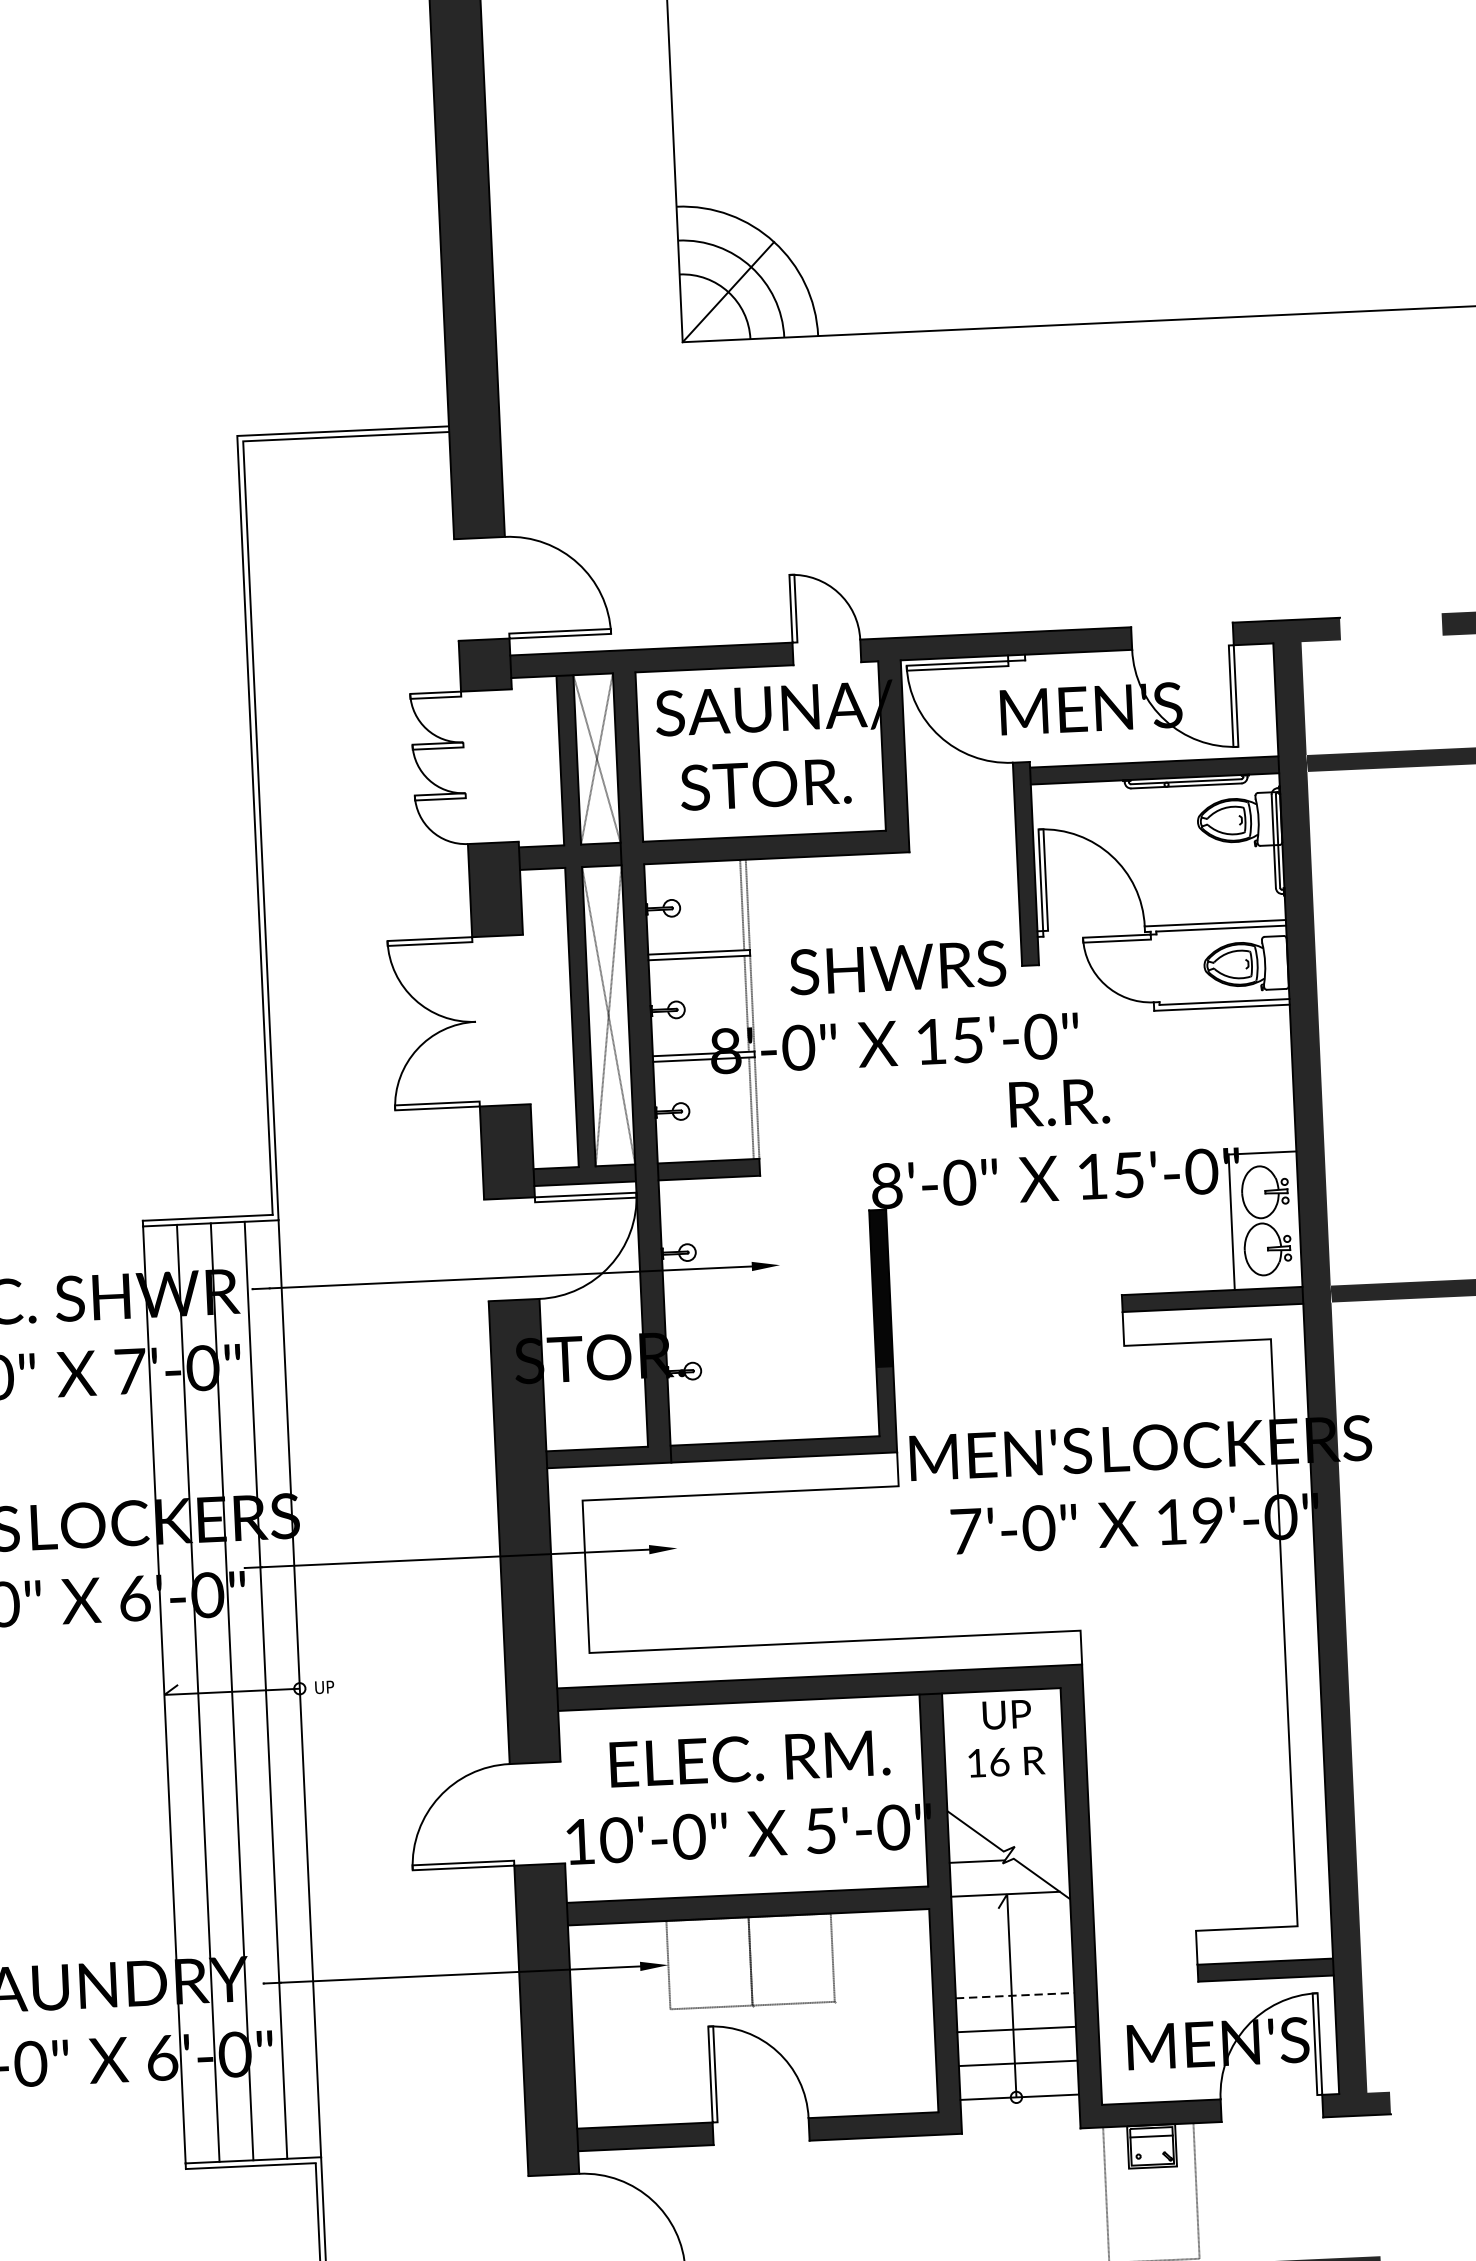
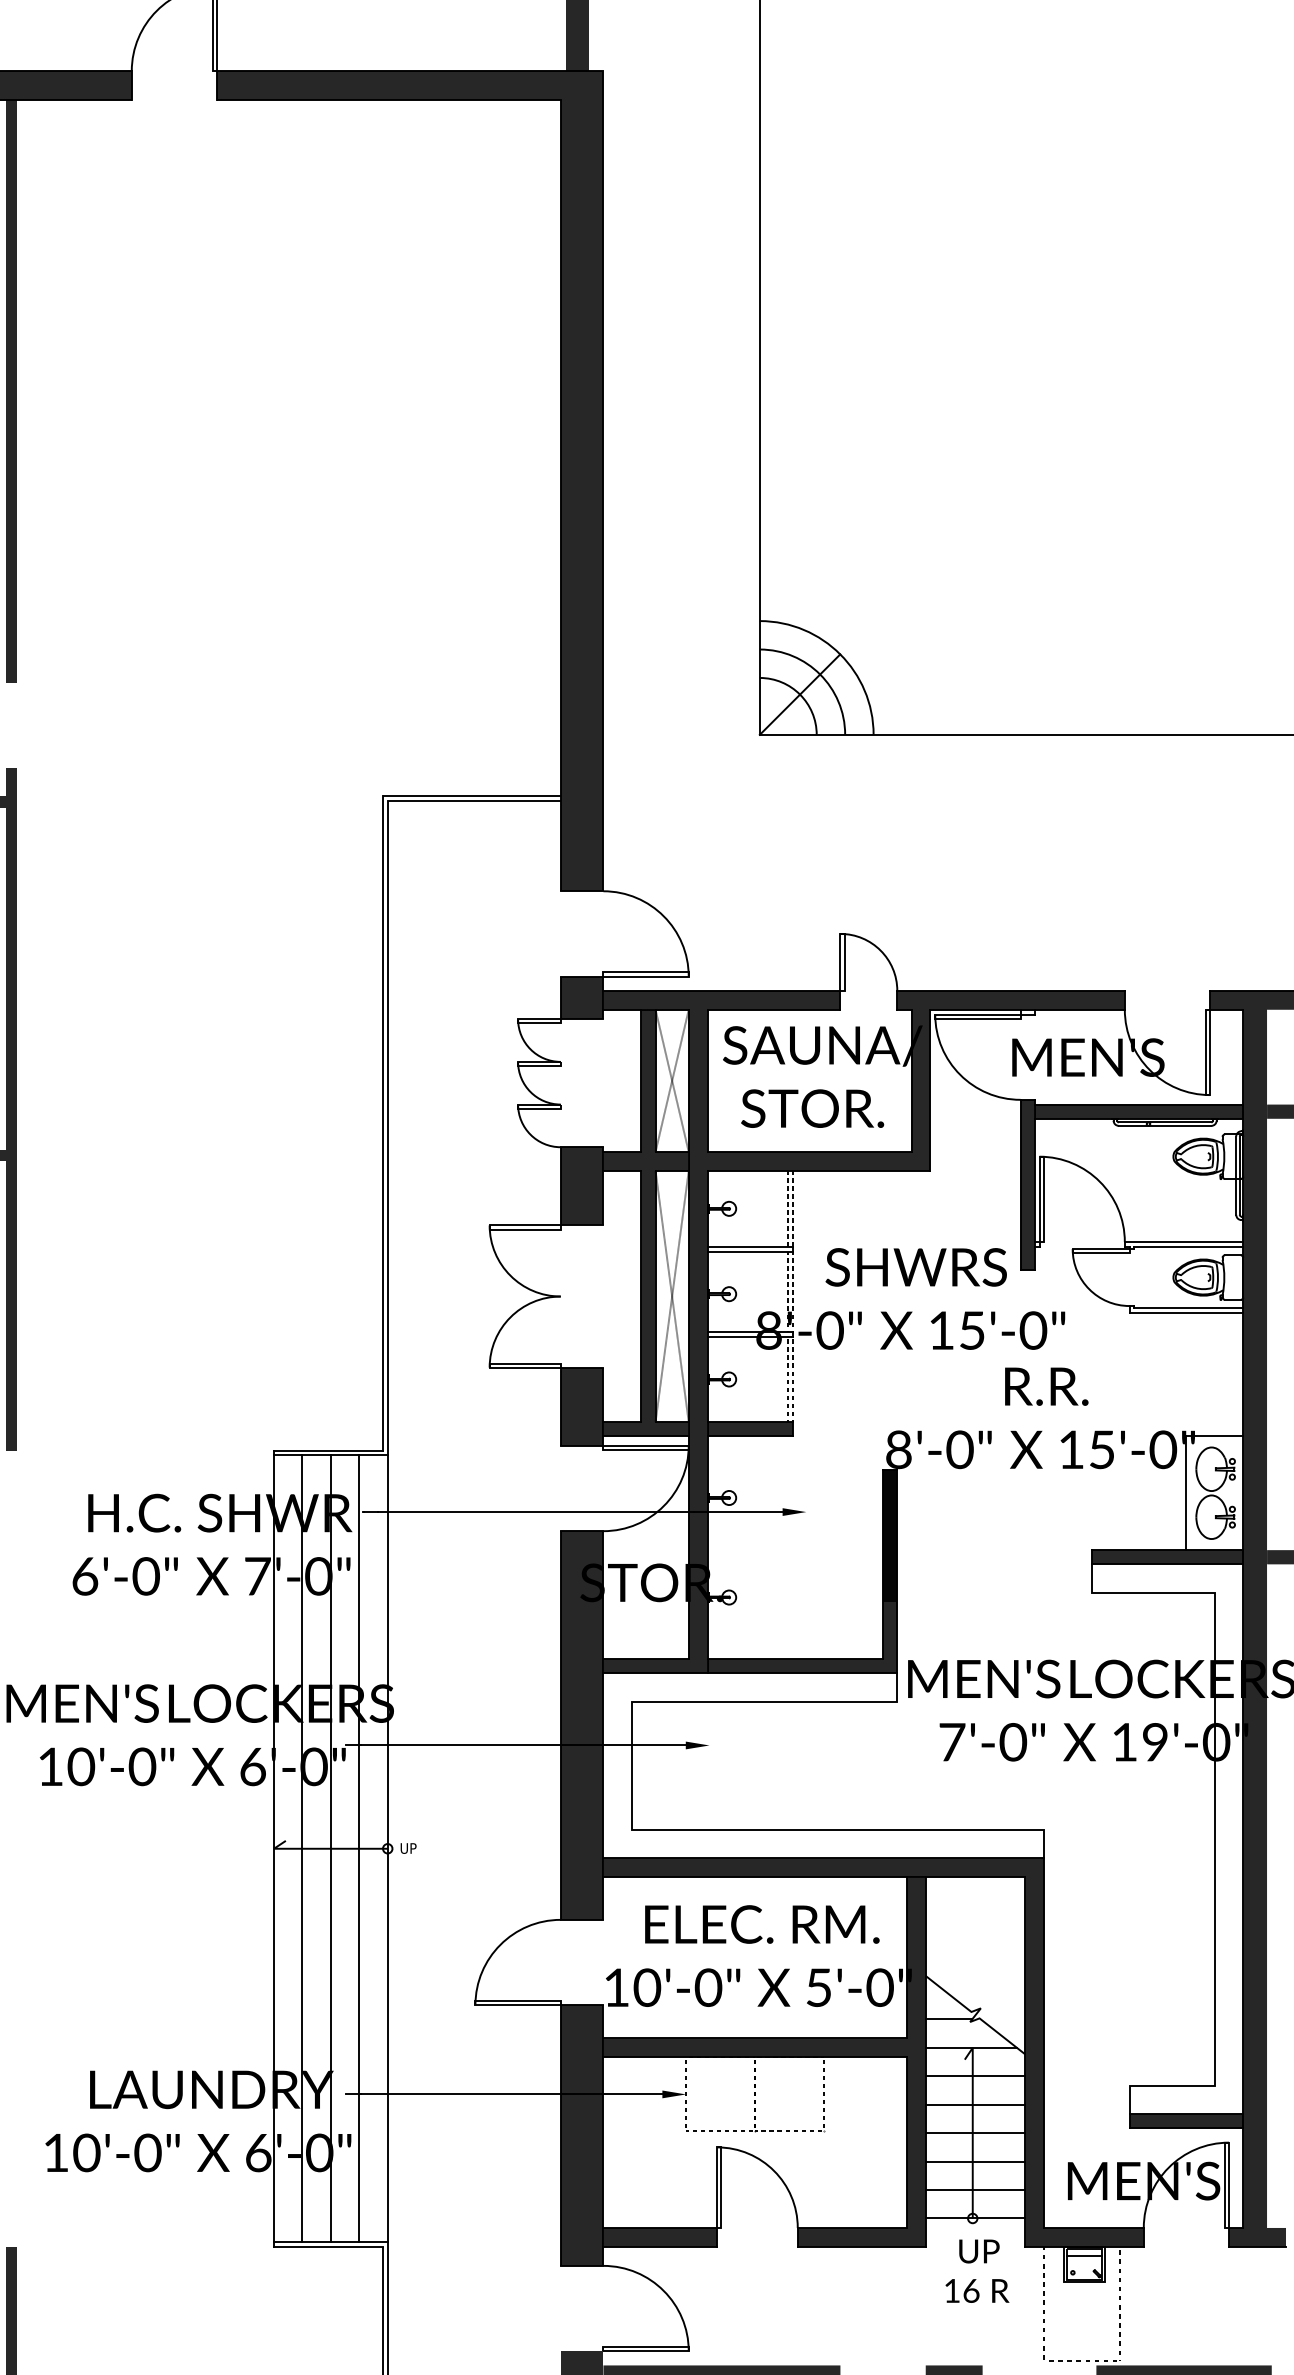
text: (1005, 1737) -> (977, 2270), moved
line: (1012, 1928) -> (975, 2076), added
line: (1013, 1961) -> (975, 2104), added
line: (1015, 1996) -> (975, 2133), dashed -> solid

